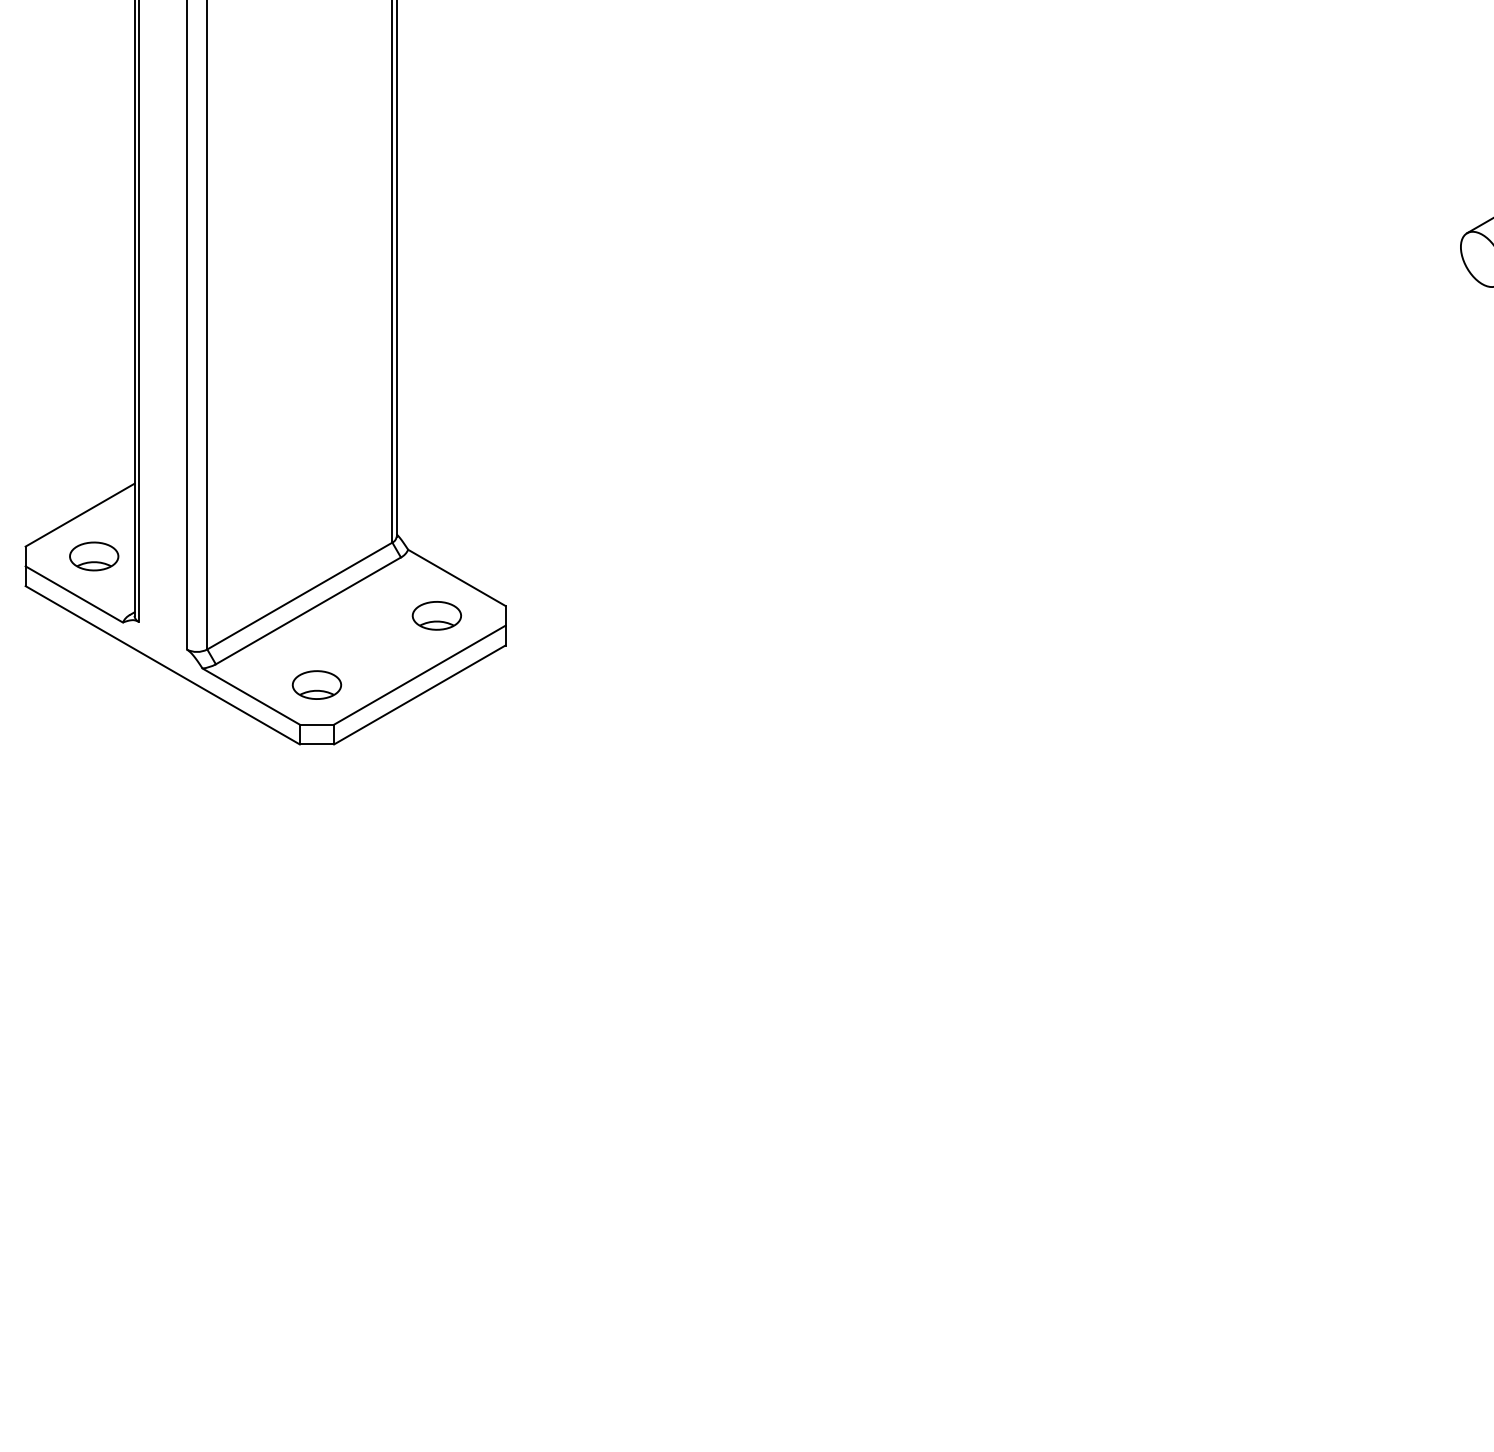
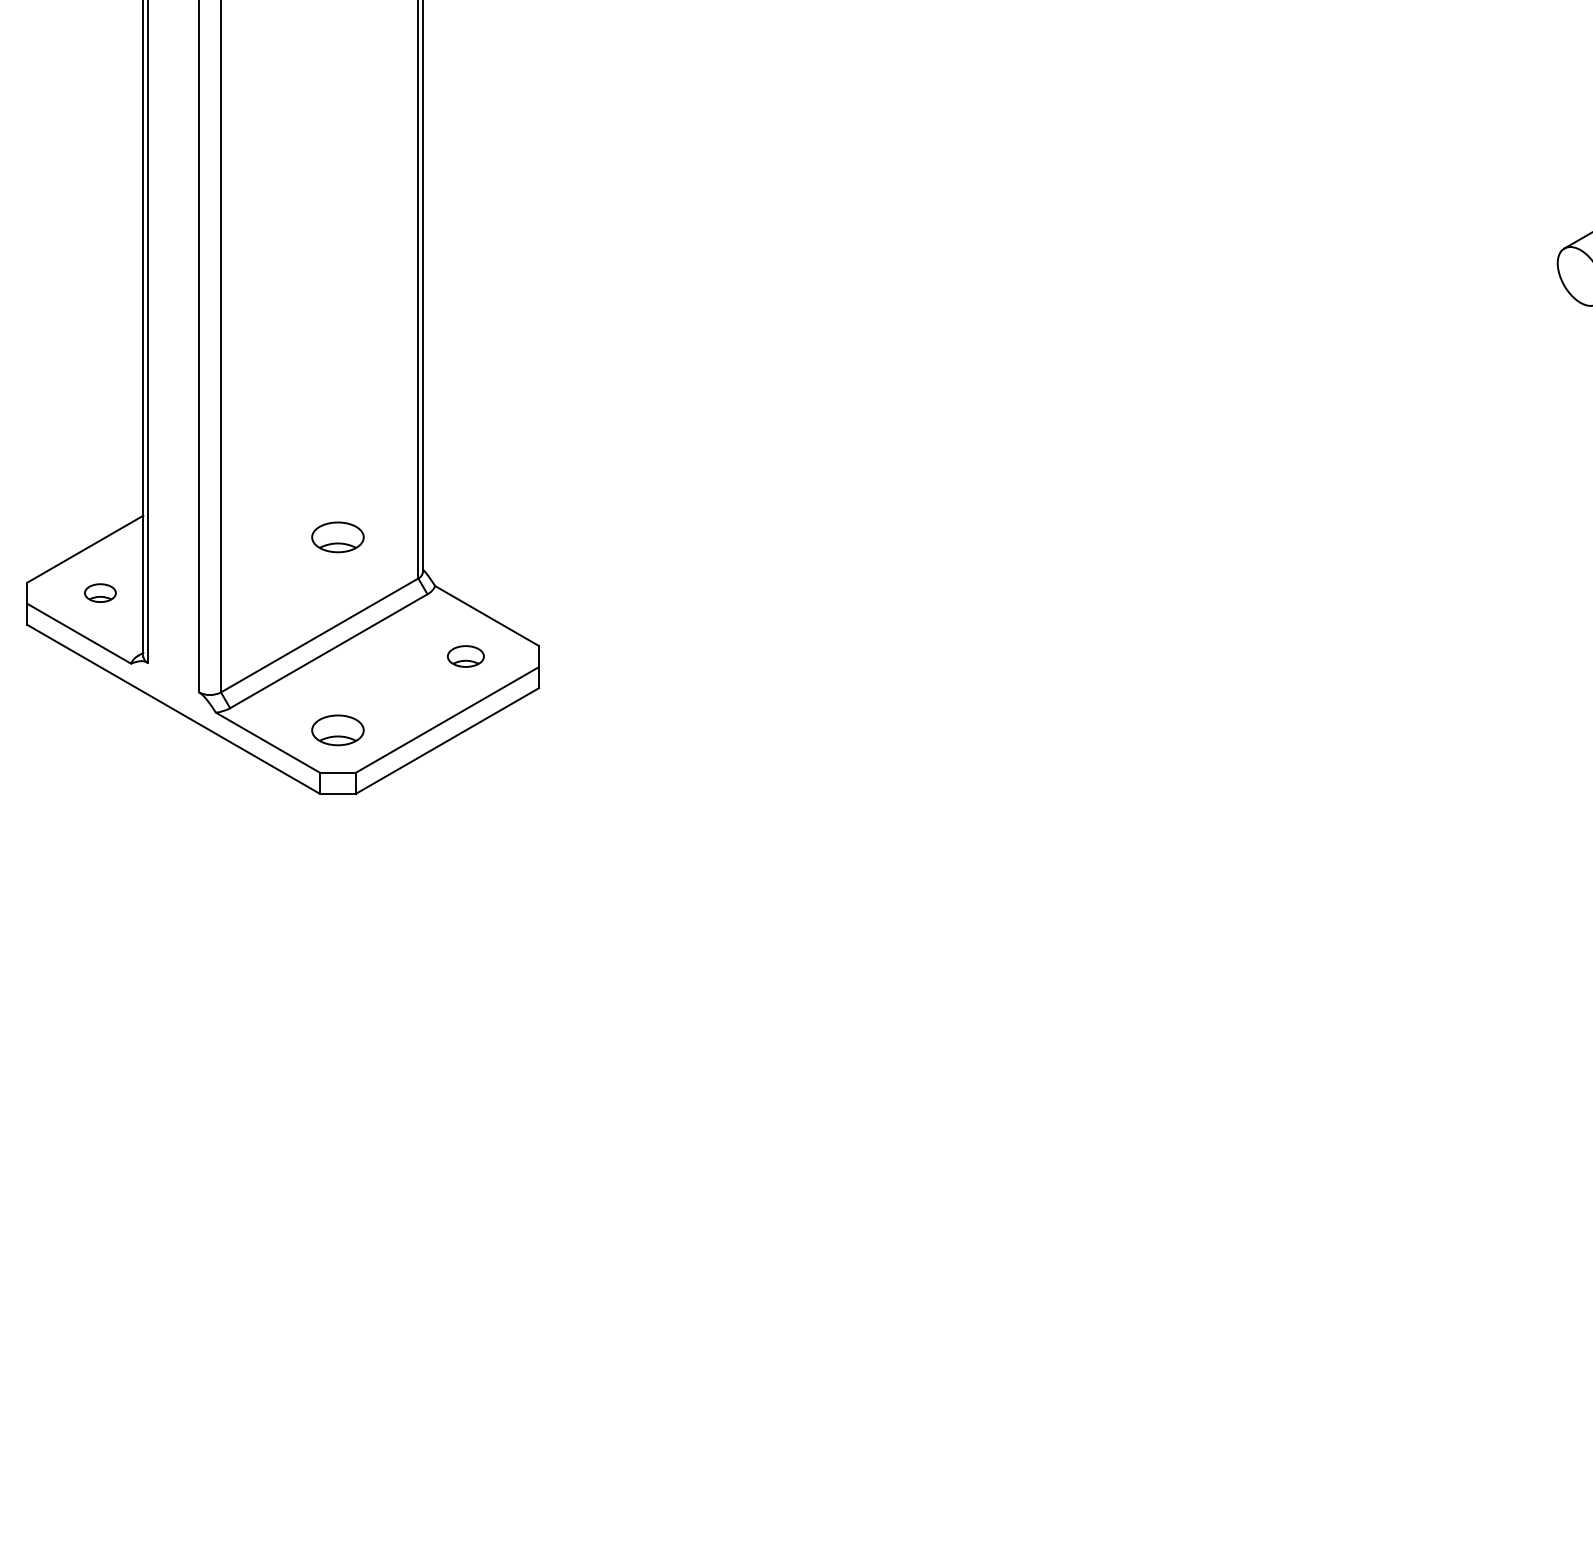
part: (316, 504) -> (337, 537), added
part: (94, 555) -> (100, 592), size x0.6
part: (436, 615) -> (465, 656), size x0.7

